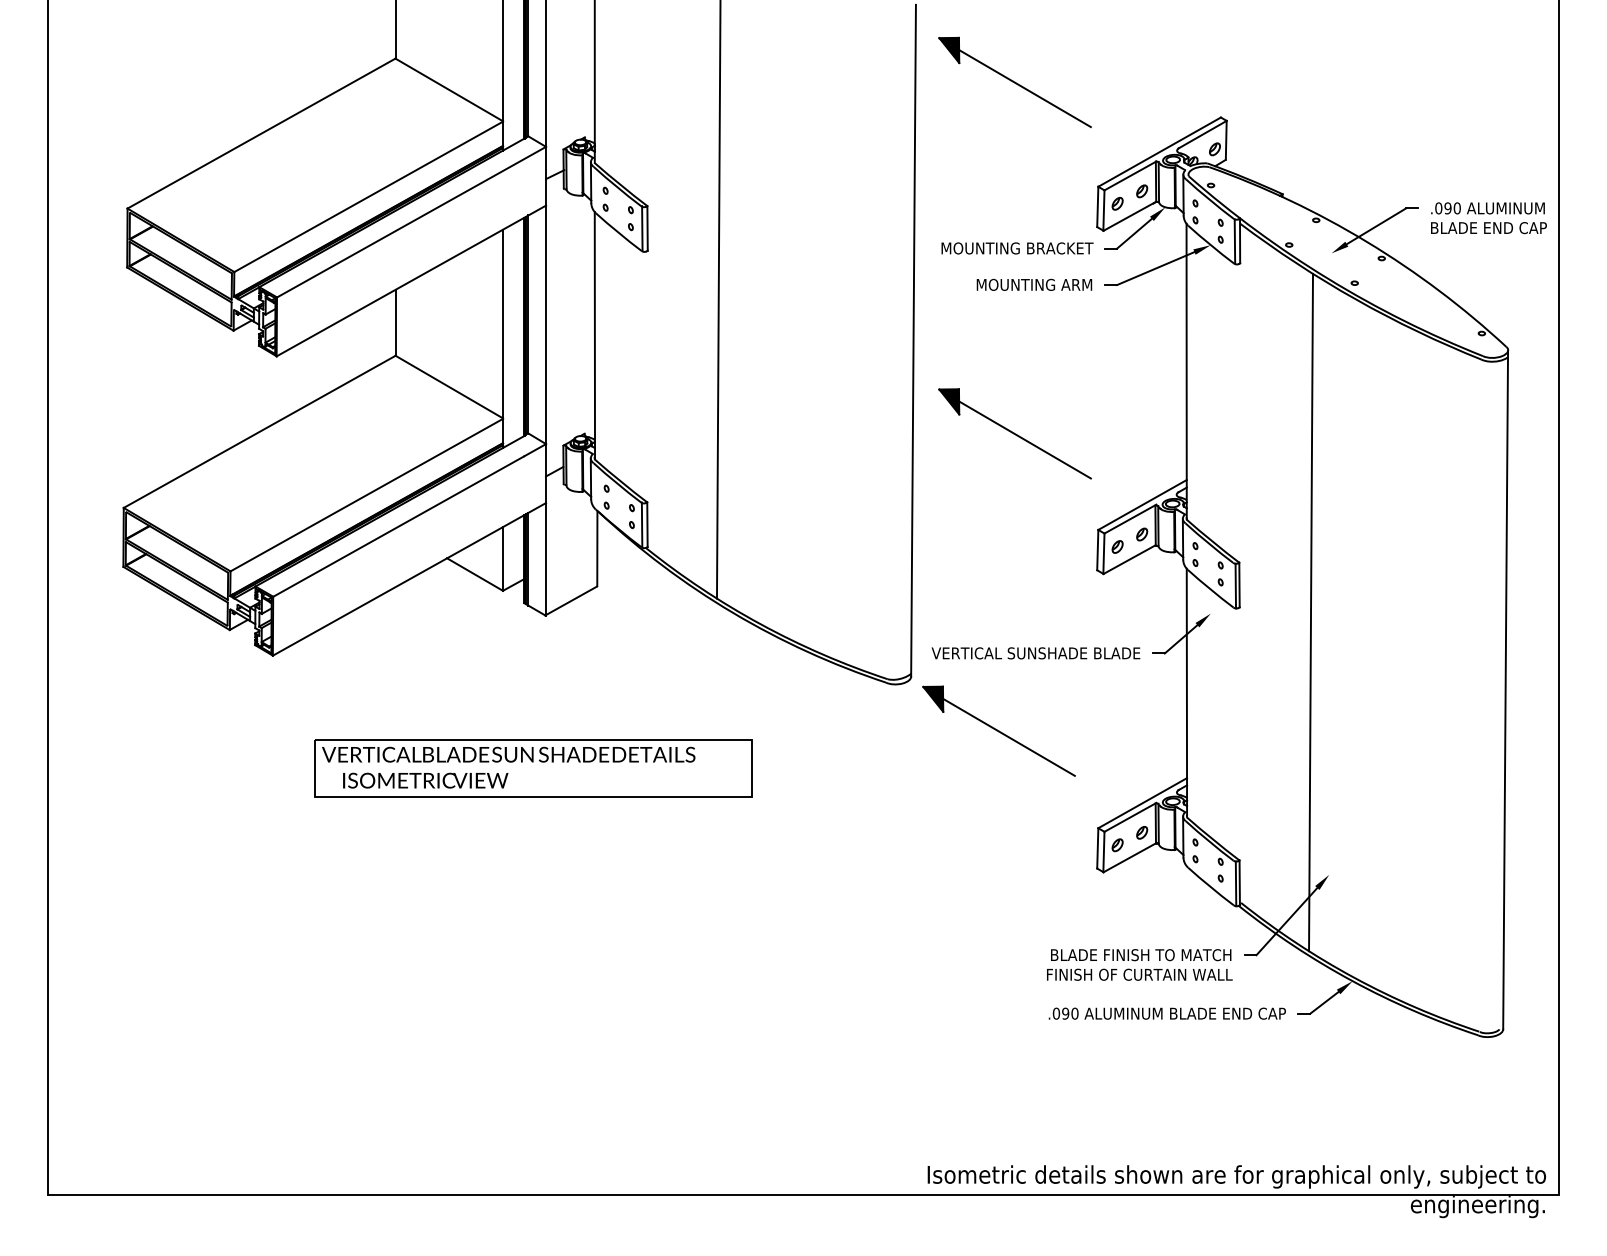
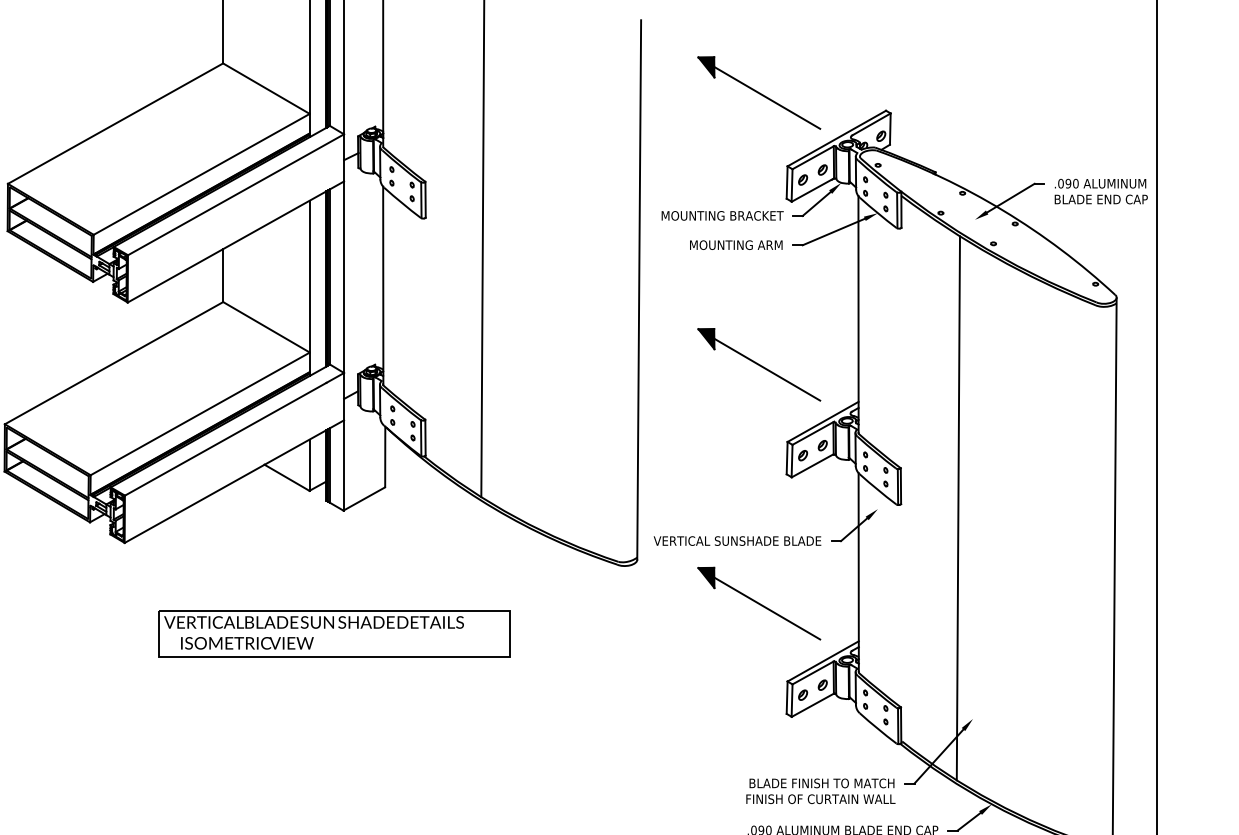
part: (1014, 82) -> (758, 93), moved
part: (1014, 433) -> (758, 364), moved
part: (998, 730) -> (758, 603), moved

